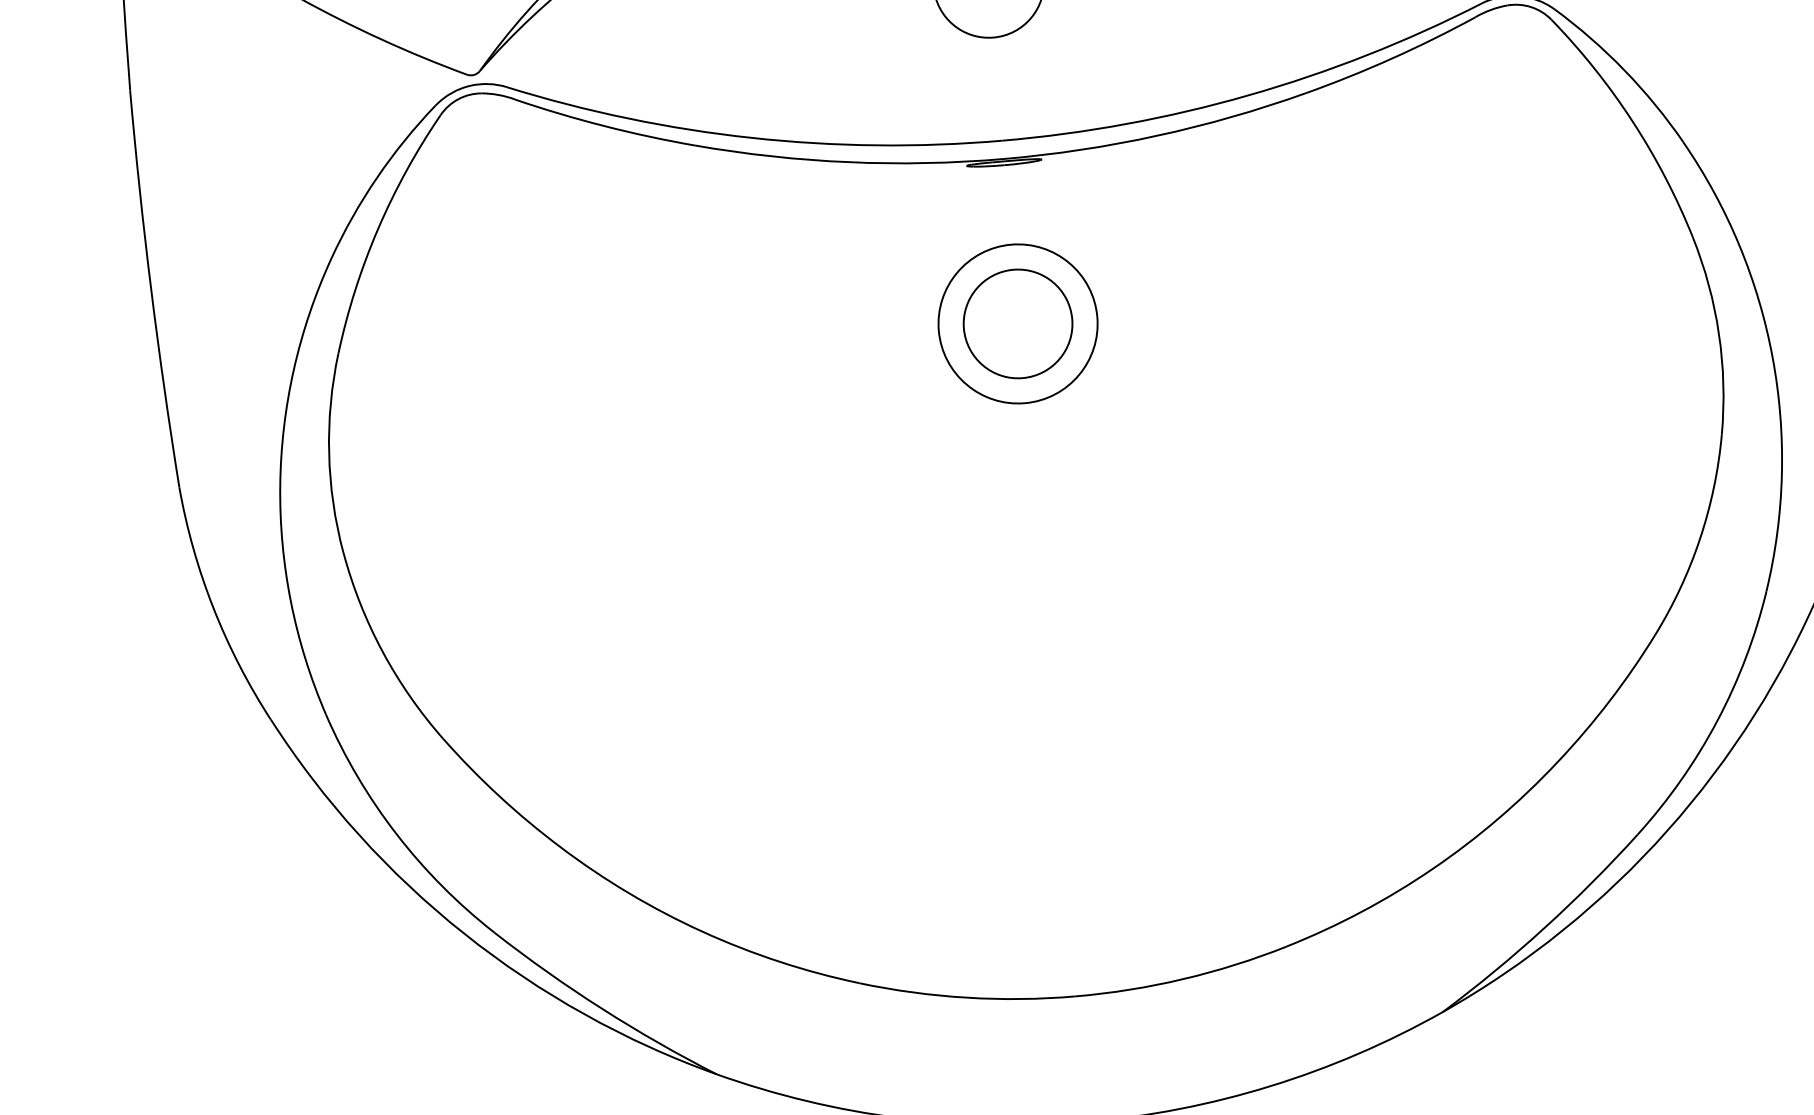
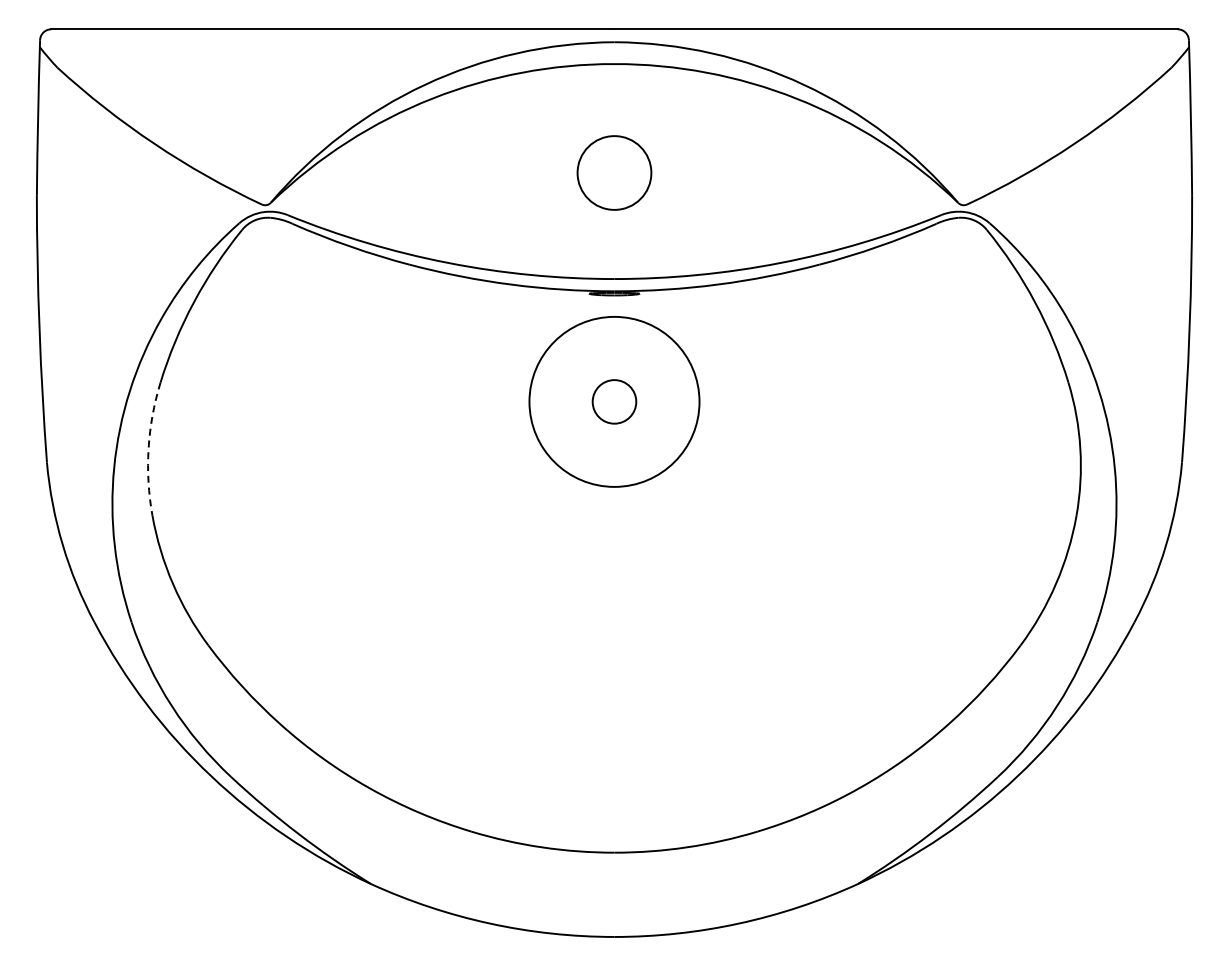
circle: (1018, 323) -> (614, 401), size x0.6
circle: (1018, 323) -> (614, 401), size x1.6
arc: (328, 453) -> (148, 448), solid -> dashed

